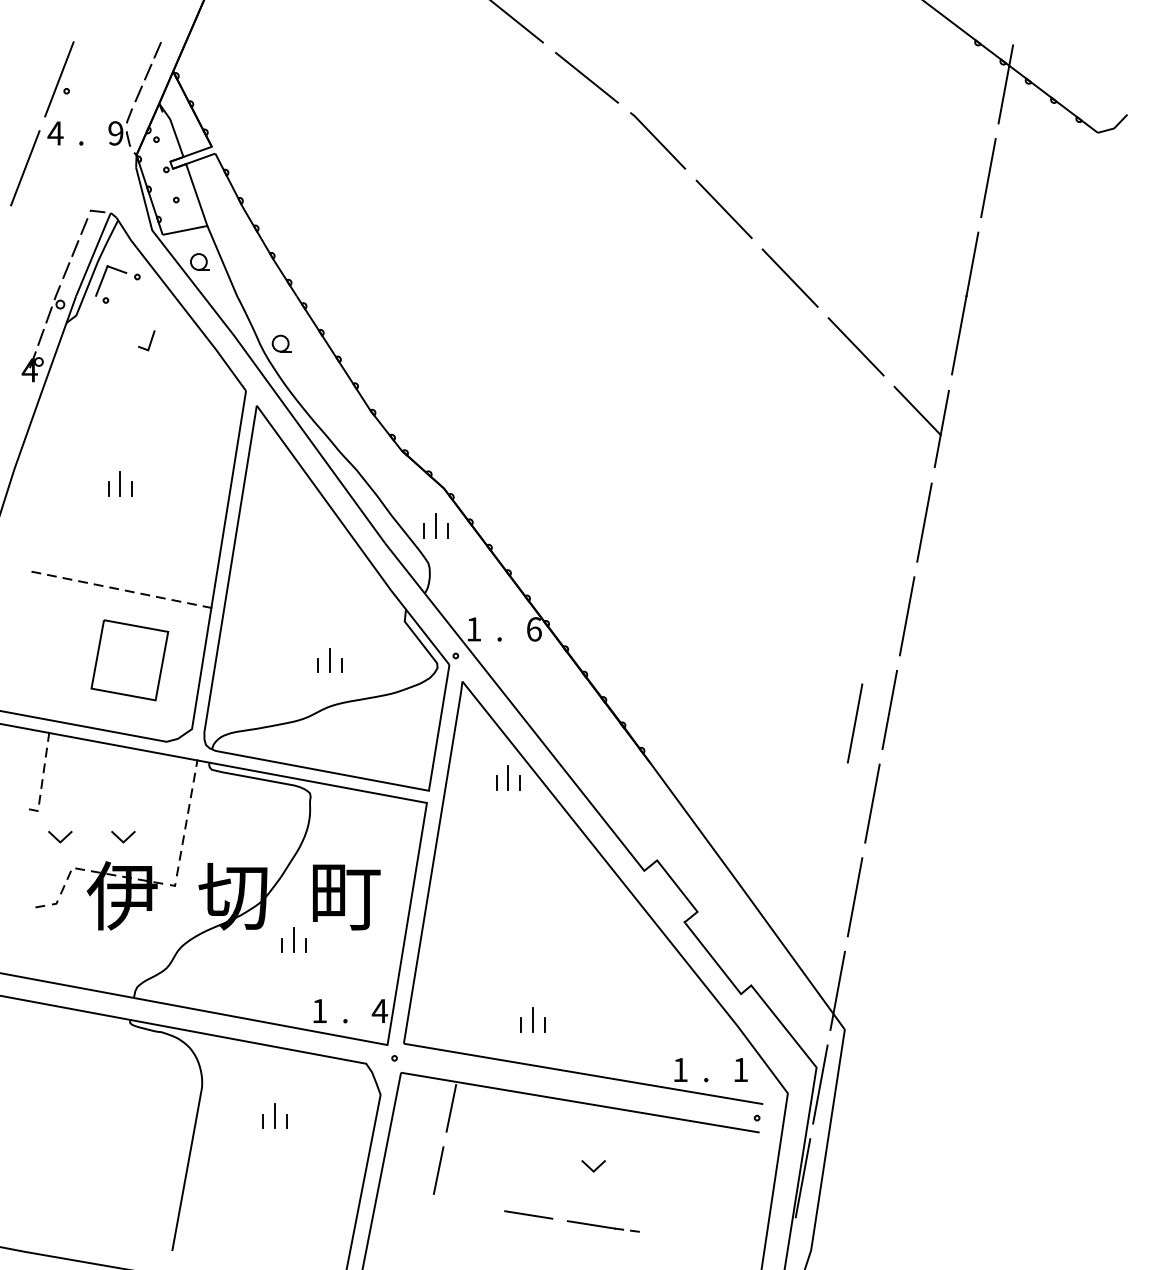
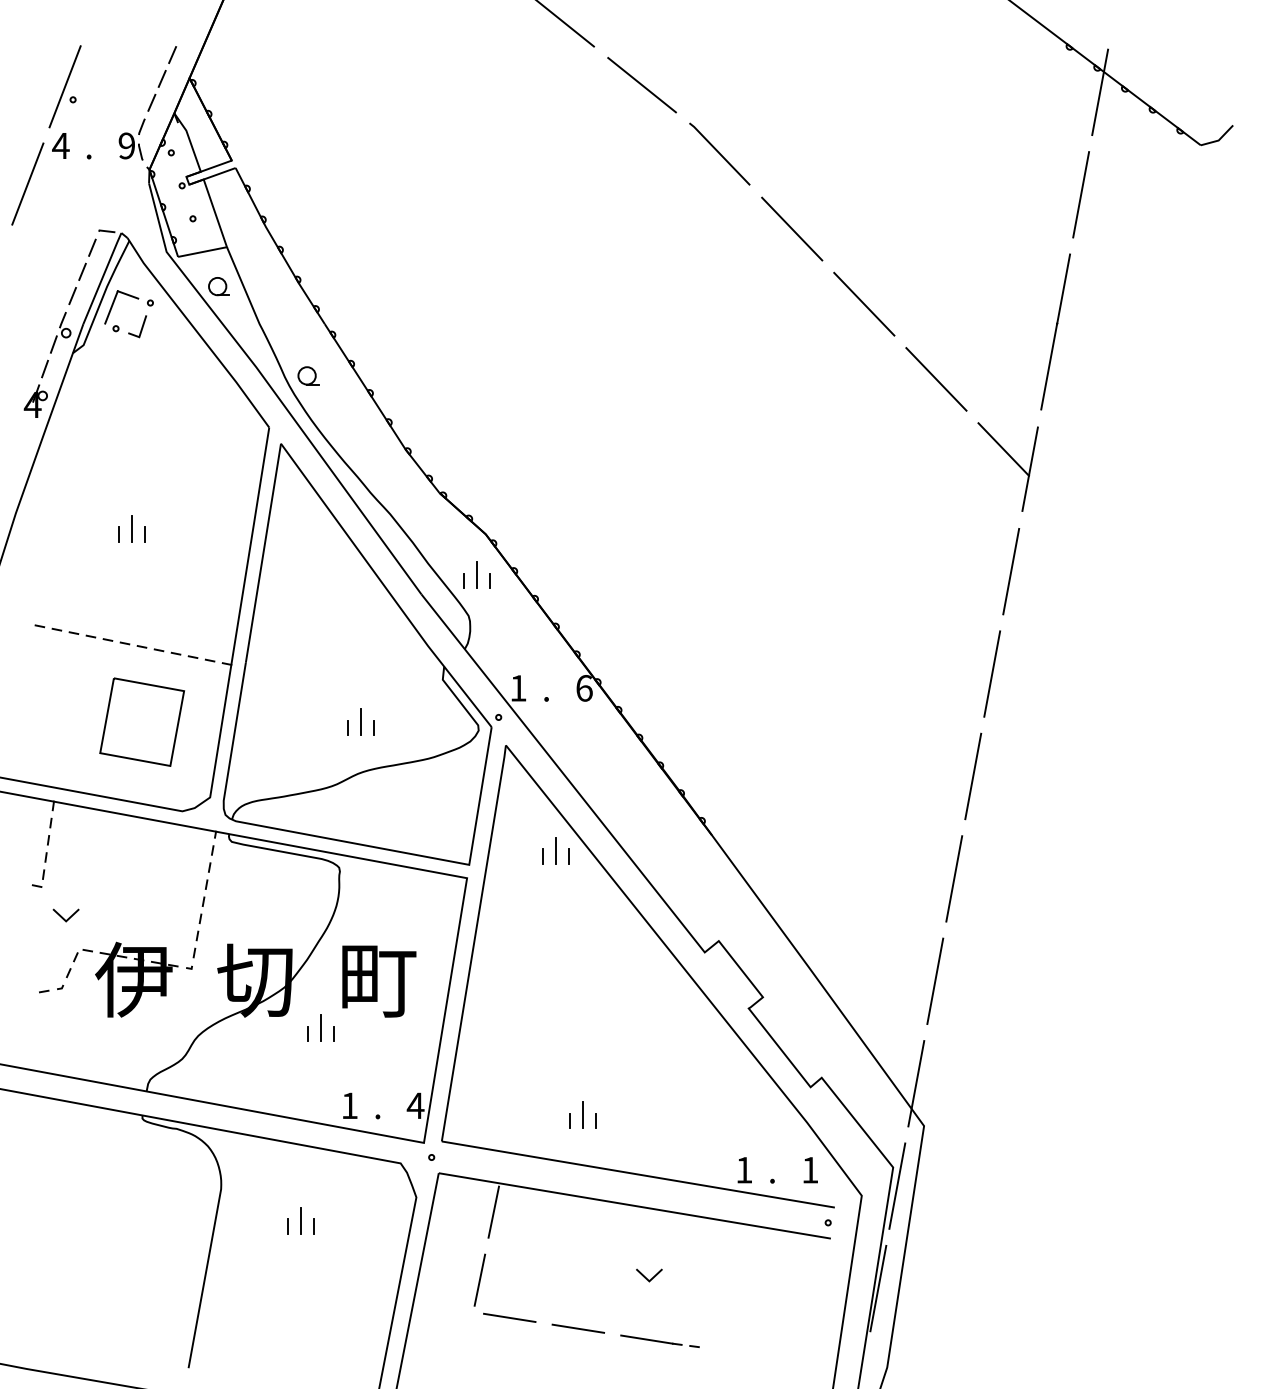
line: (150, 340) -> (141, 326), moved
line: (855, 722) -> (935, 790), removed
line: (121, 838) -> (132, 917), removed
line: (465, 1204) -> (509, 1317), added

